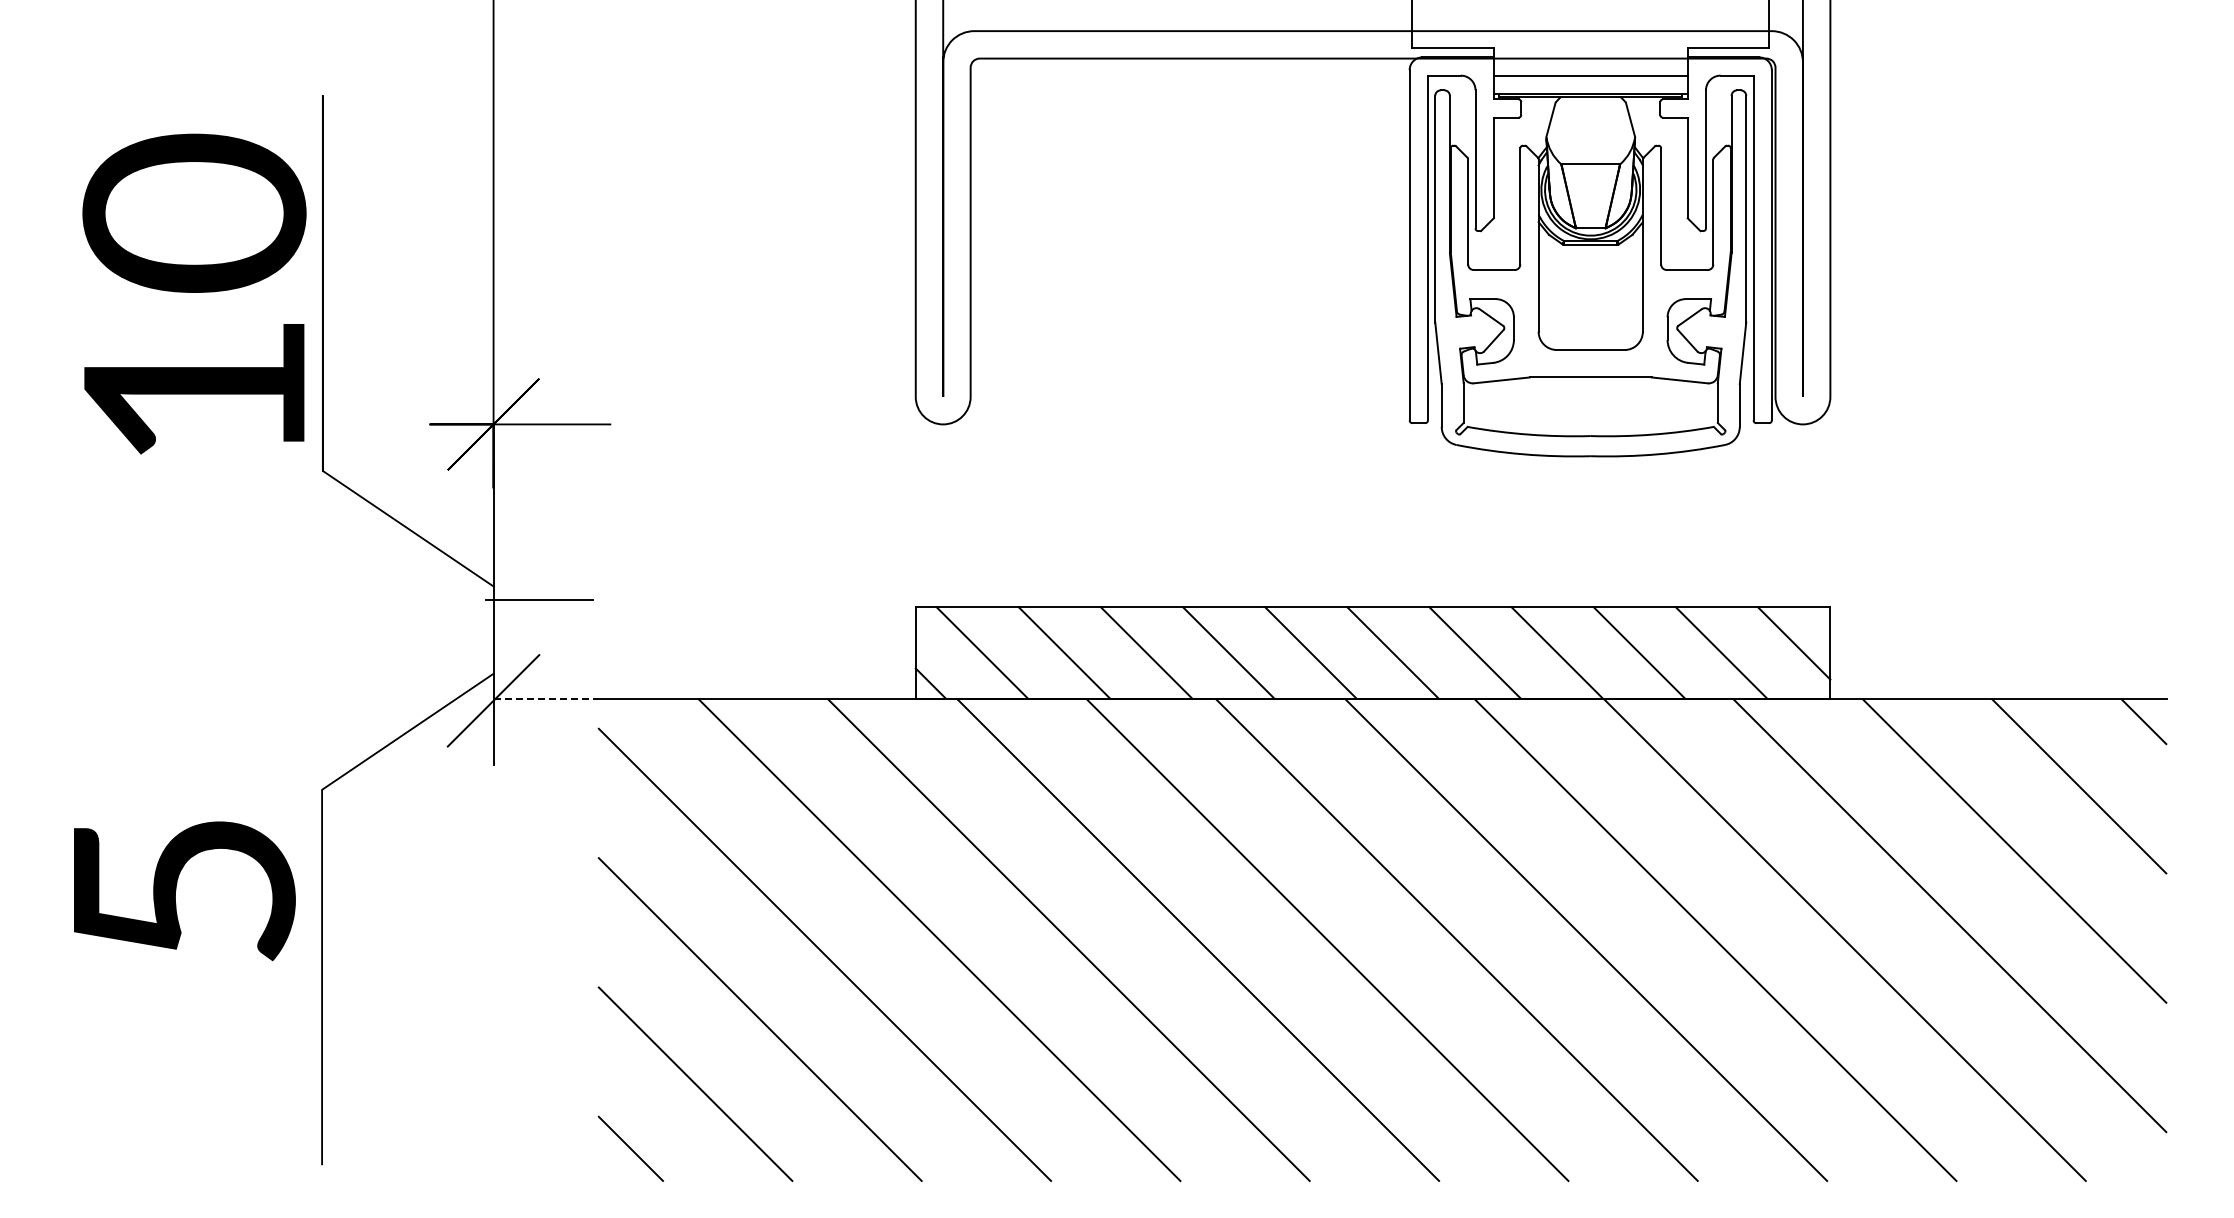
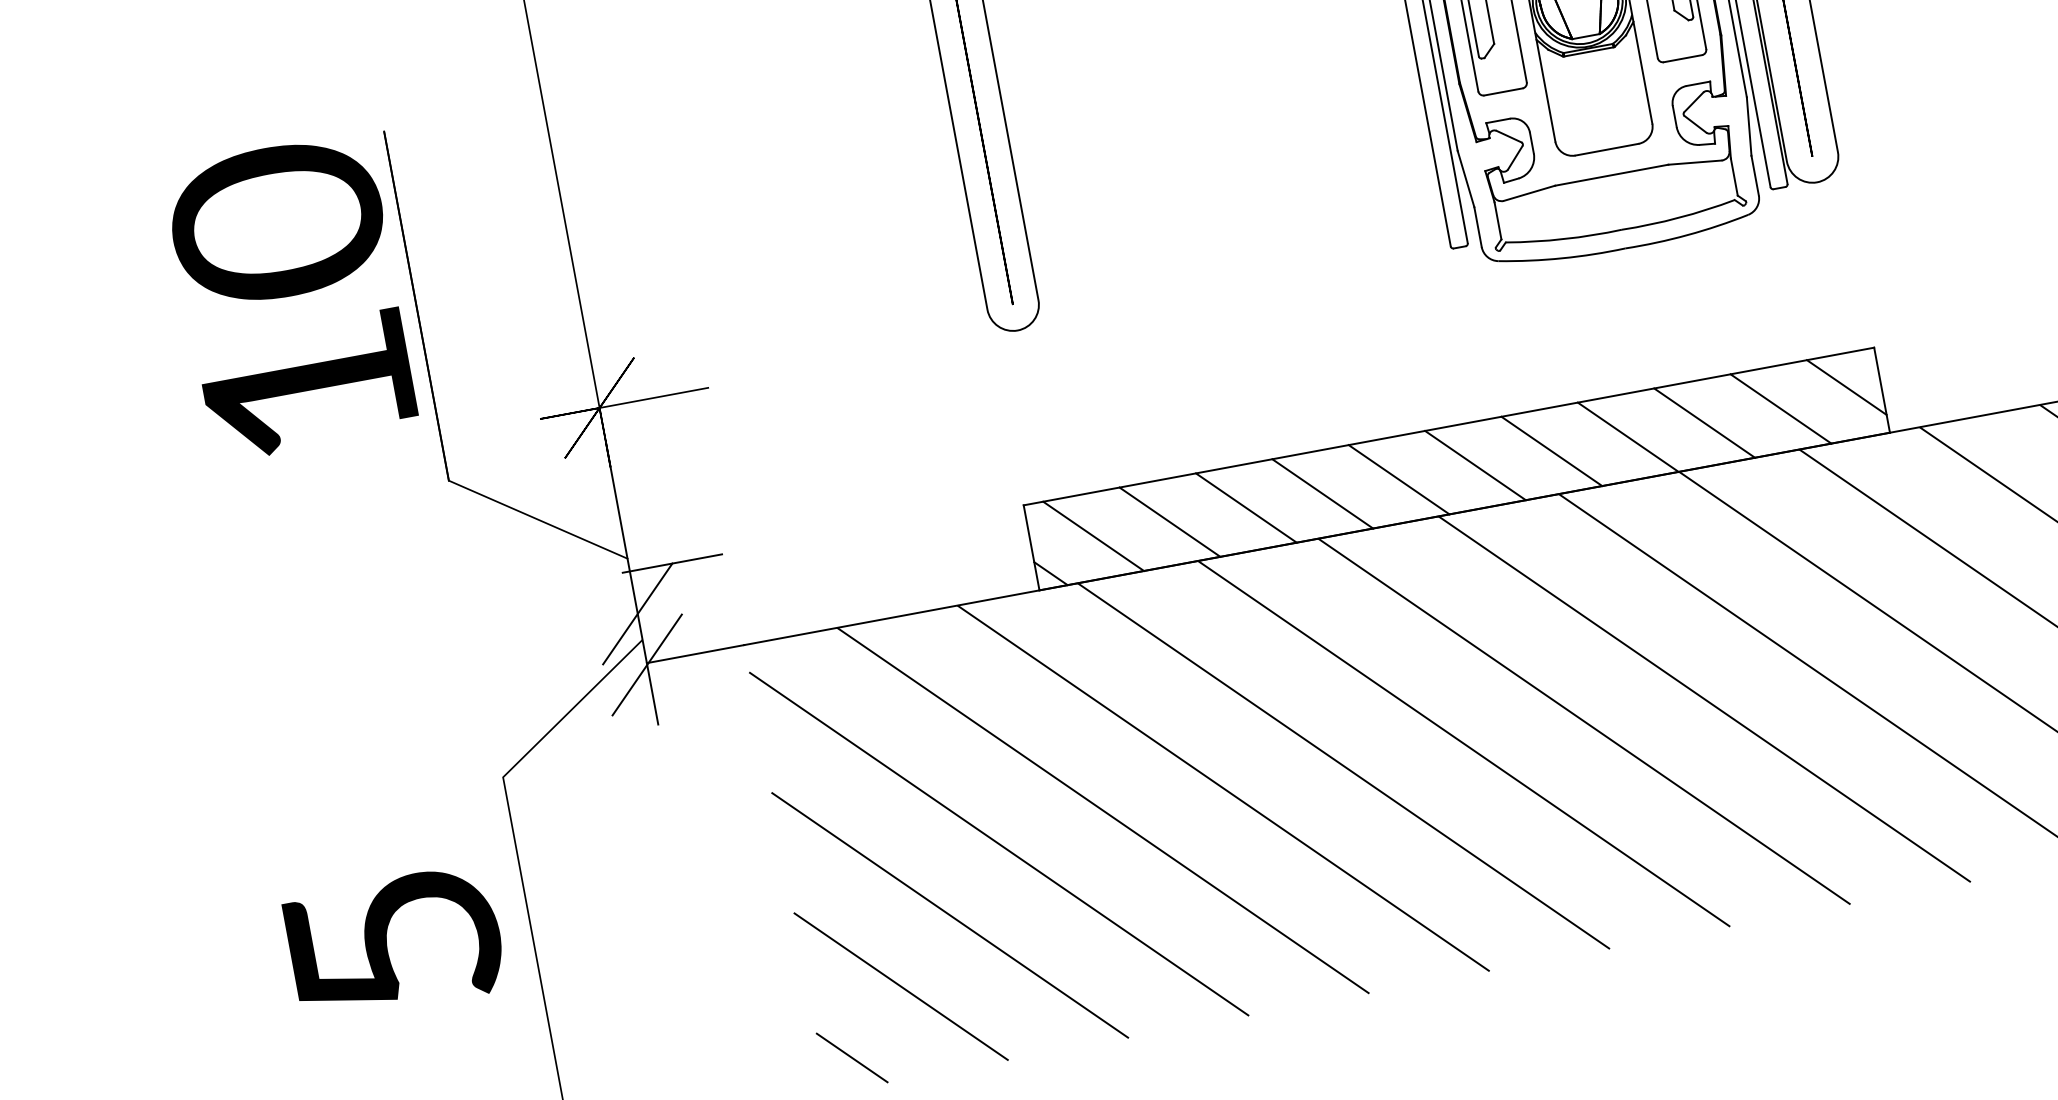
text: (194, 293) -> (291, 296), moved
line: (493, 645) -> (637, 613), added
line: (546, 698) -> (696, 653), dashed -> solid
text: (184, 891) -> (394, 944), moved

